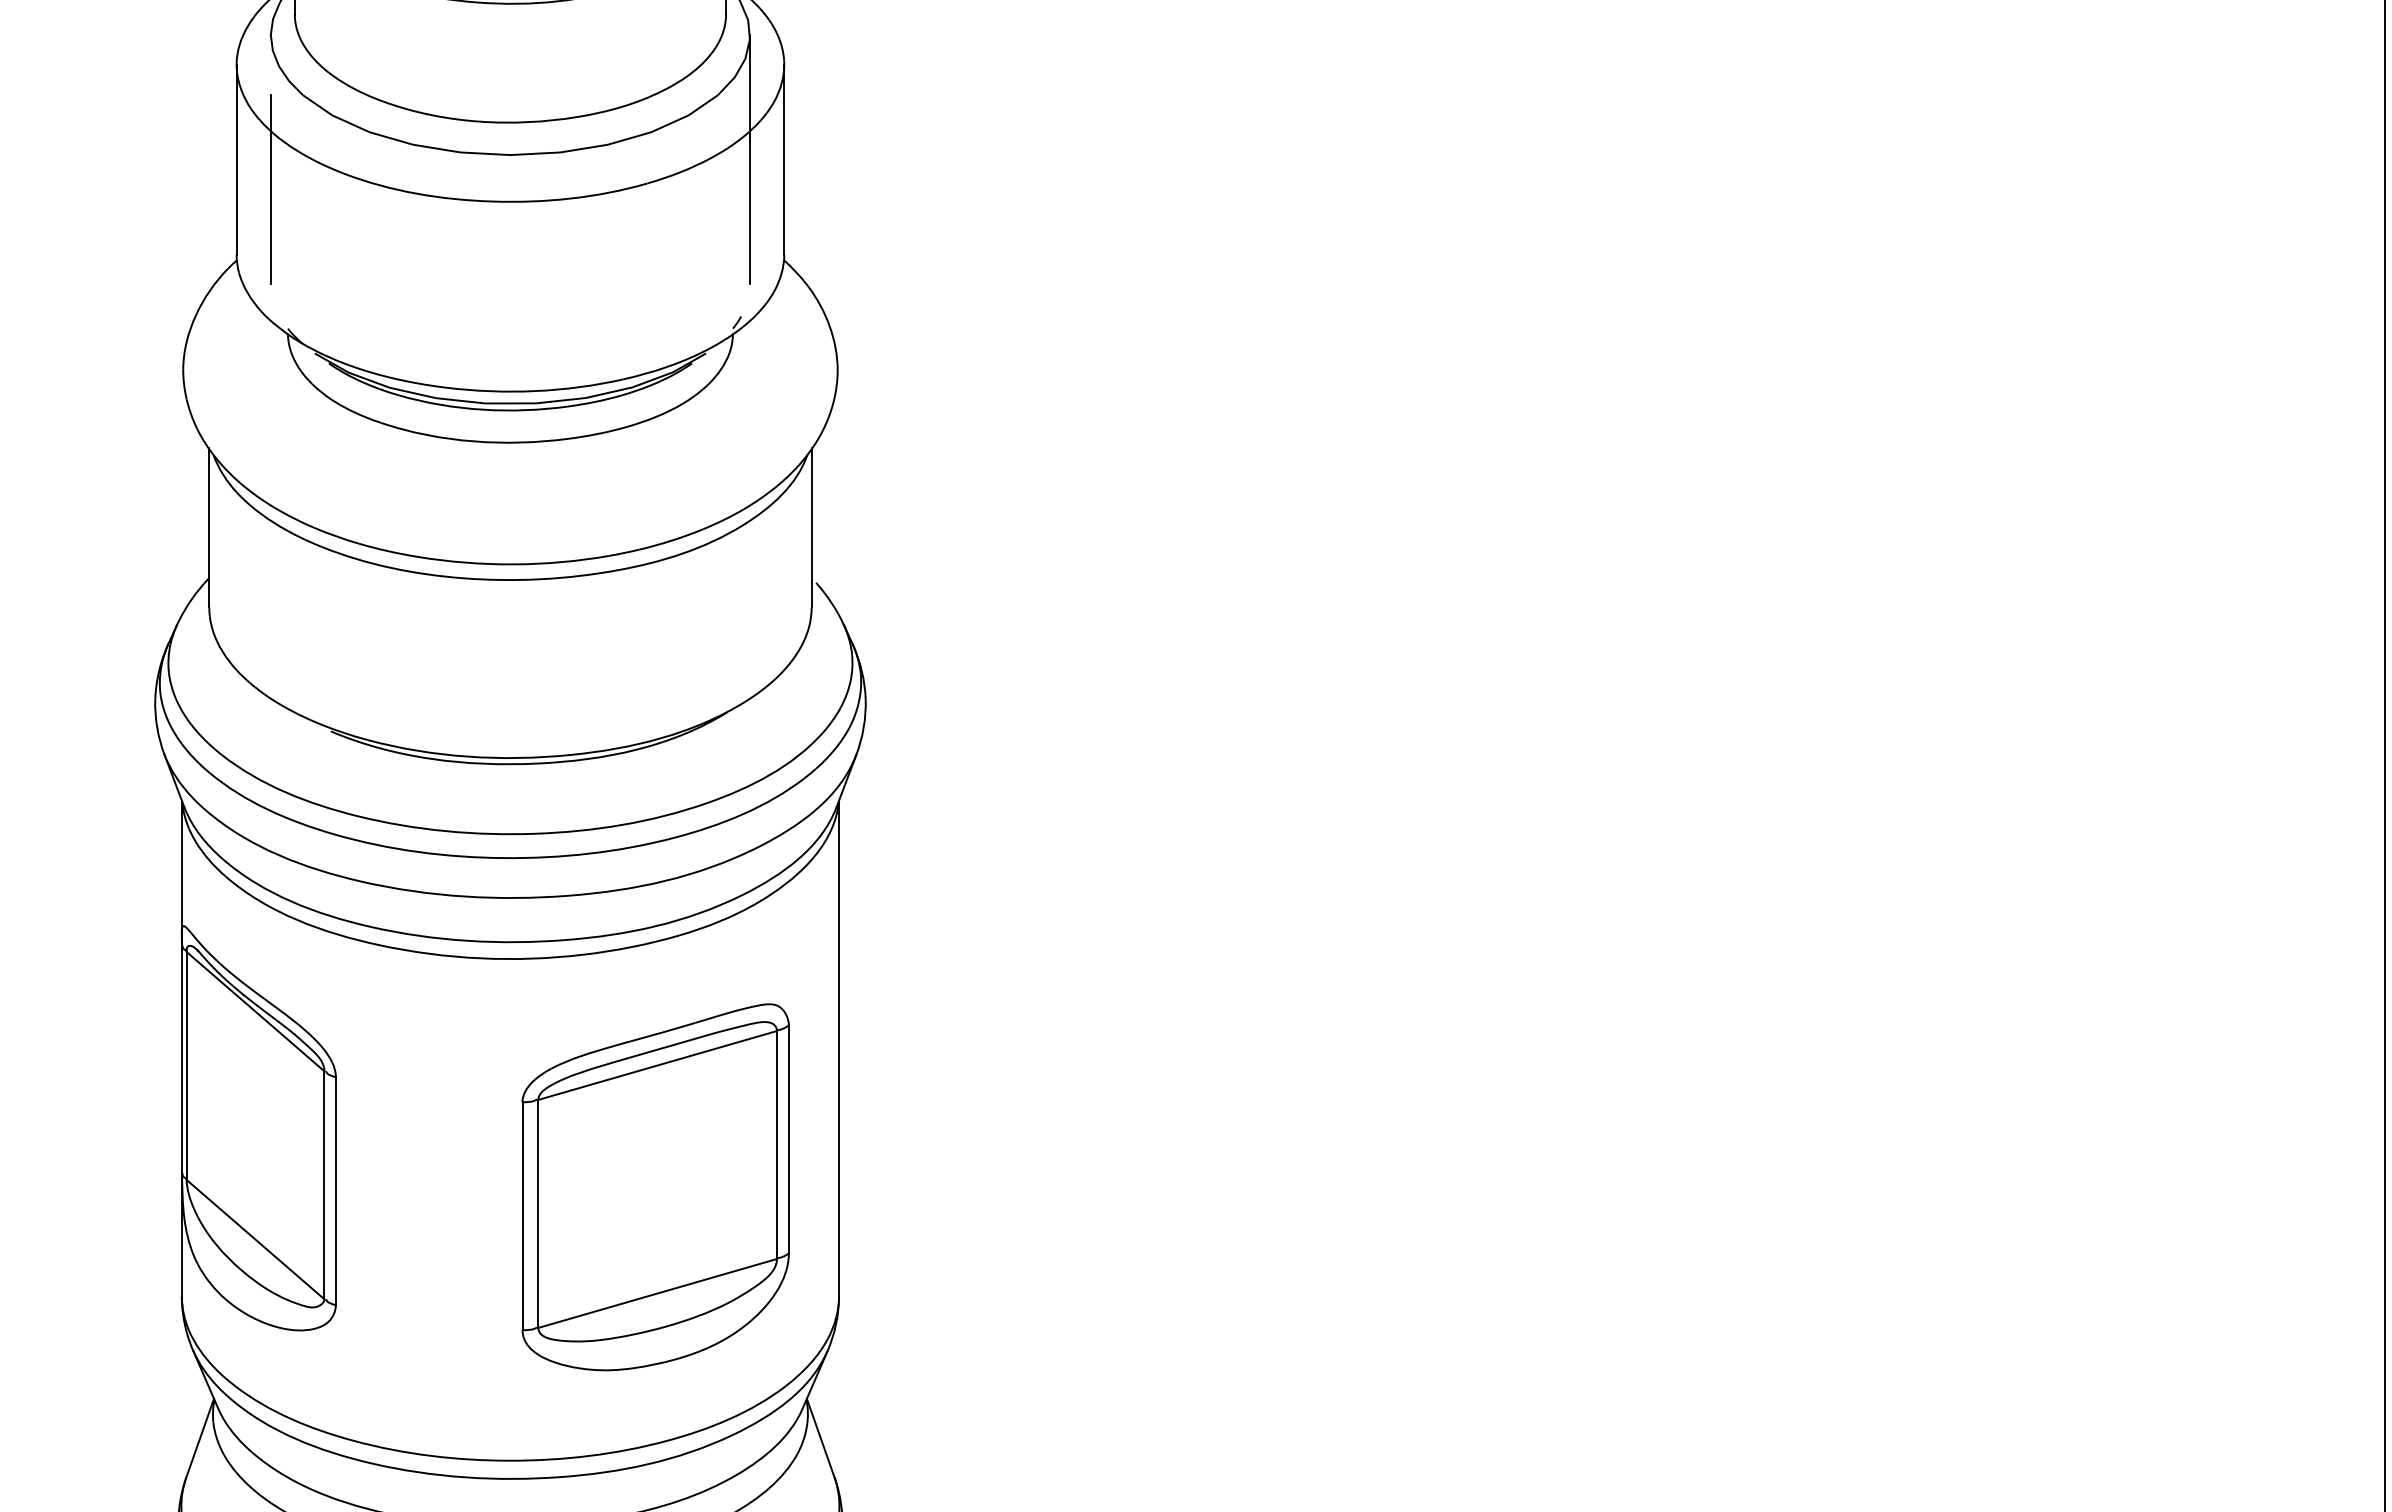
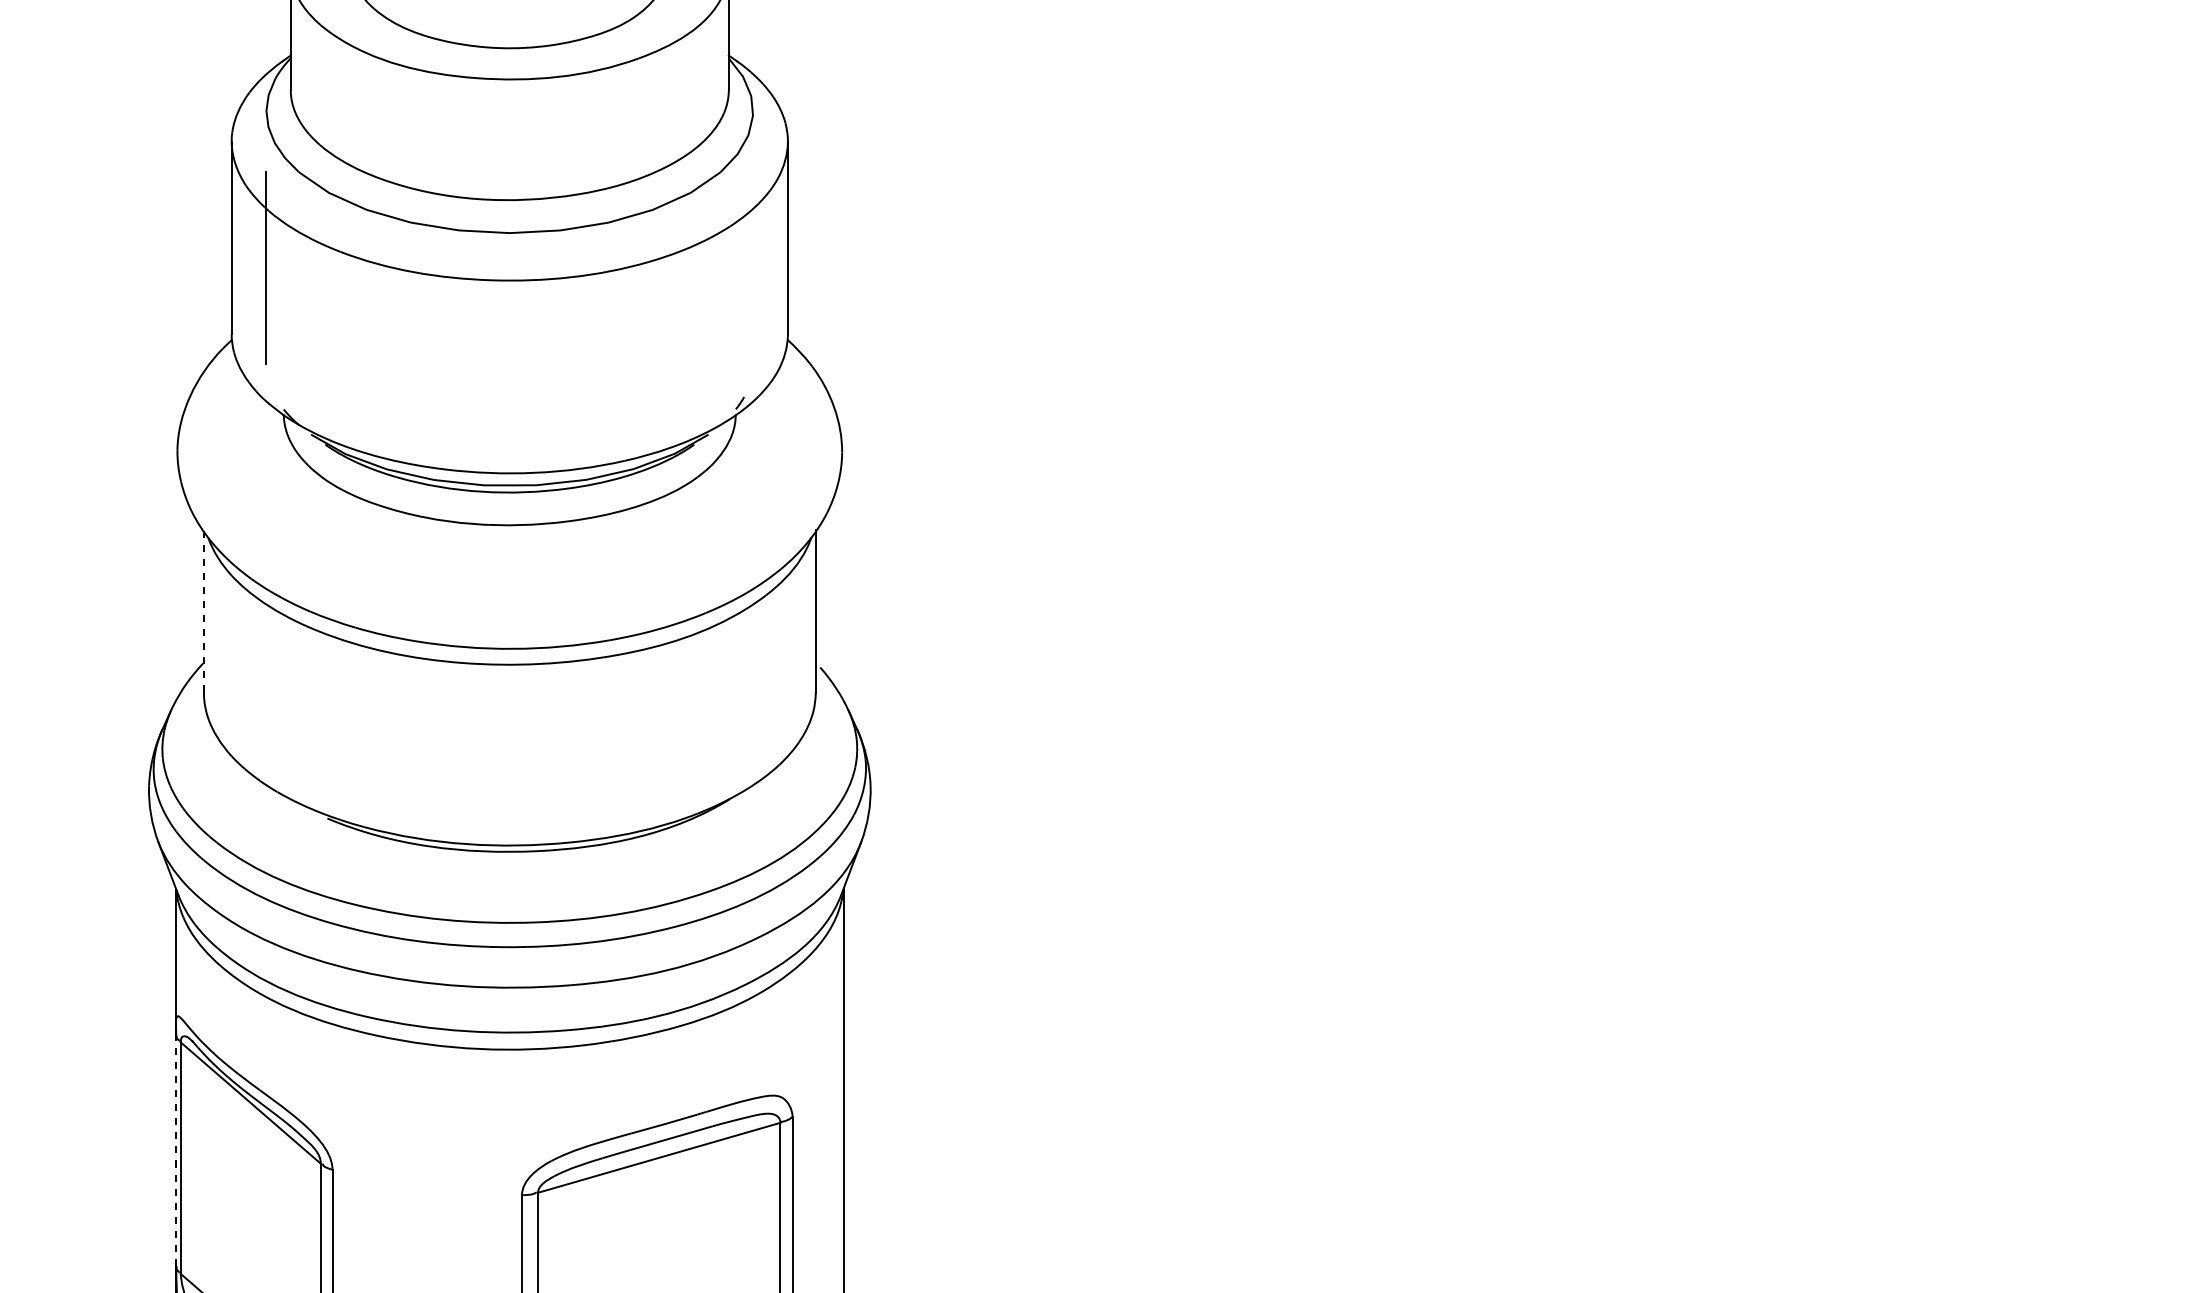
line: (750, 159) -> (753, 237), removed
line: (209, 527) -> (204, 611), solid -> dashed
line: (182, 1058) -> (176, 1150), solid -> dashed

